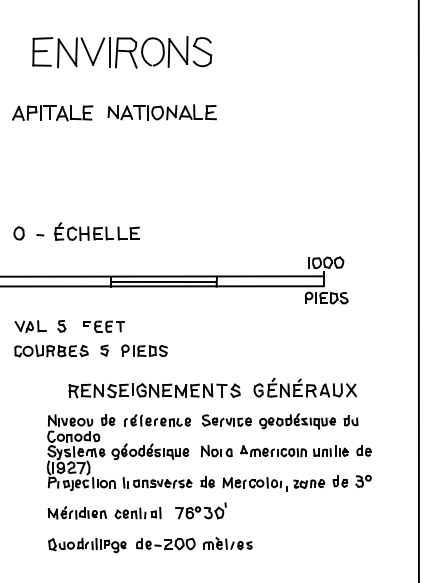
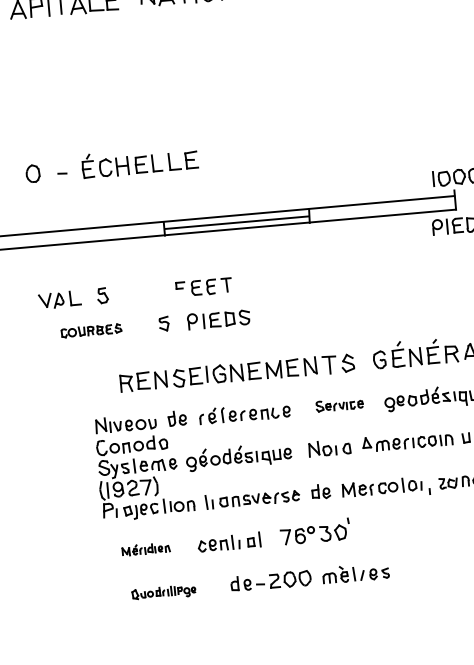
part: (103, 326) -> (203, 287), moved
part: (51, 350) -> (91, 330), size x0.6
part: (226, 420) -> (339, 404), size x0.7
part: (76, 512) -> (145, 548), size x0.6
part: (87, 545) -> (164, 592), size x0.6

